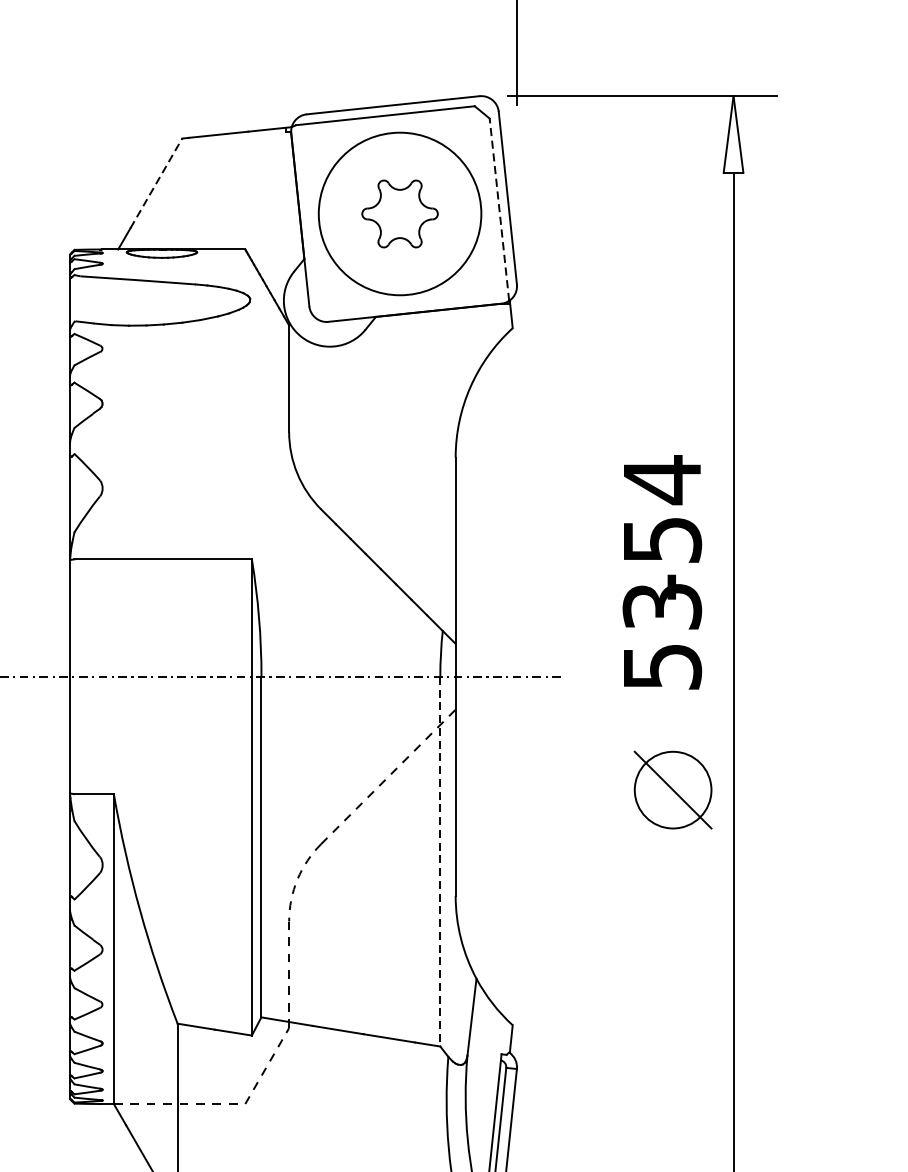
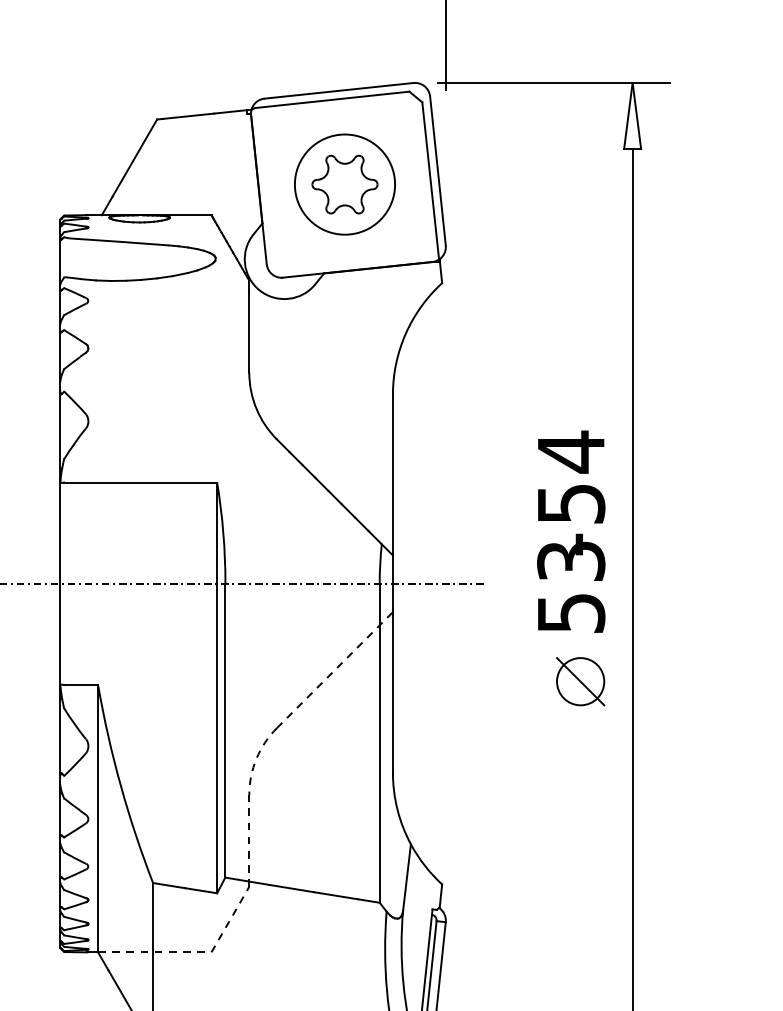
line: (156, 183) -> (134, 158), dashed -> solid
line: (499, 209) -> (430, 180), dashed -> solid
circle: (399, 213) -> (344, 184), size x0.71
text: (662, 572) -> (571, 531), moved
part: (673, 790) -> (580, 681), size x0.71
line: (440, 861) -> (379, 743), dashed -> solid

